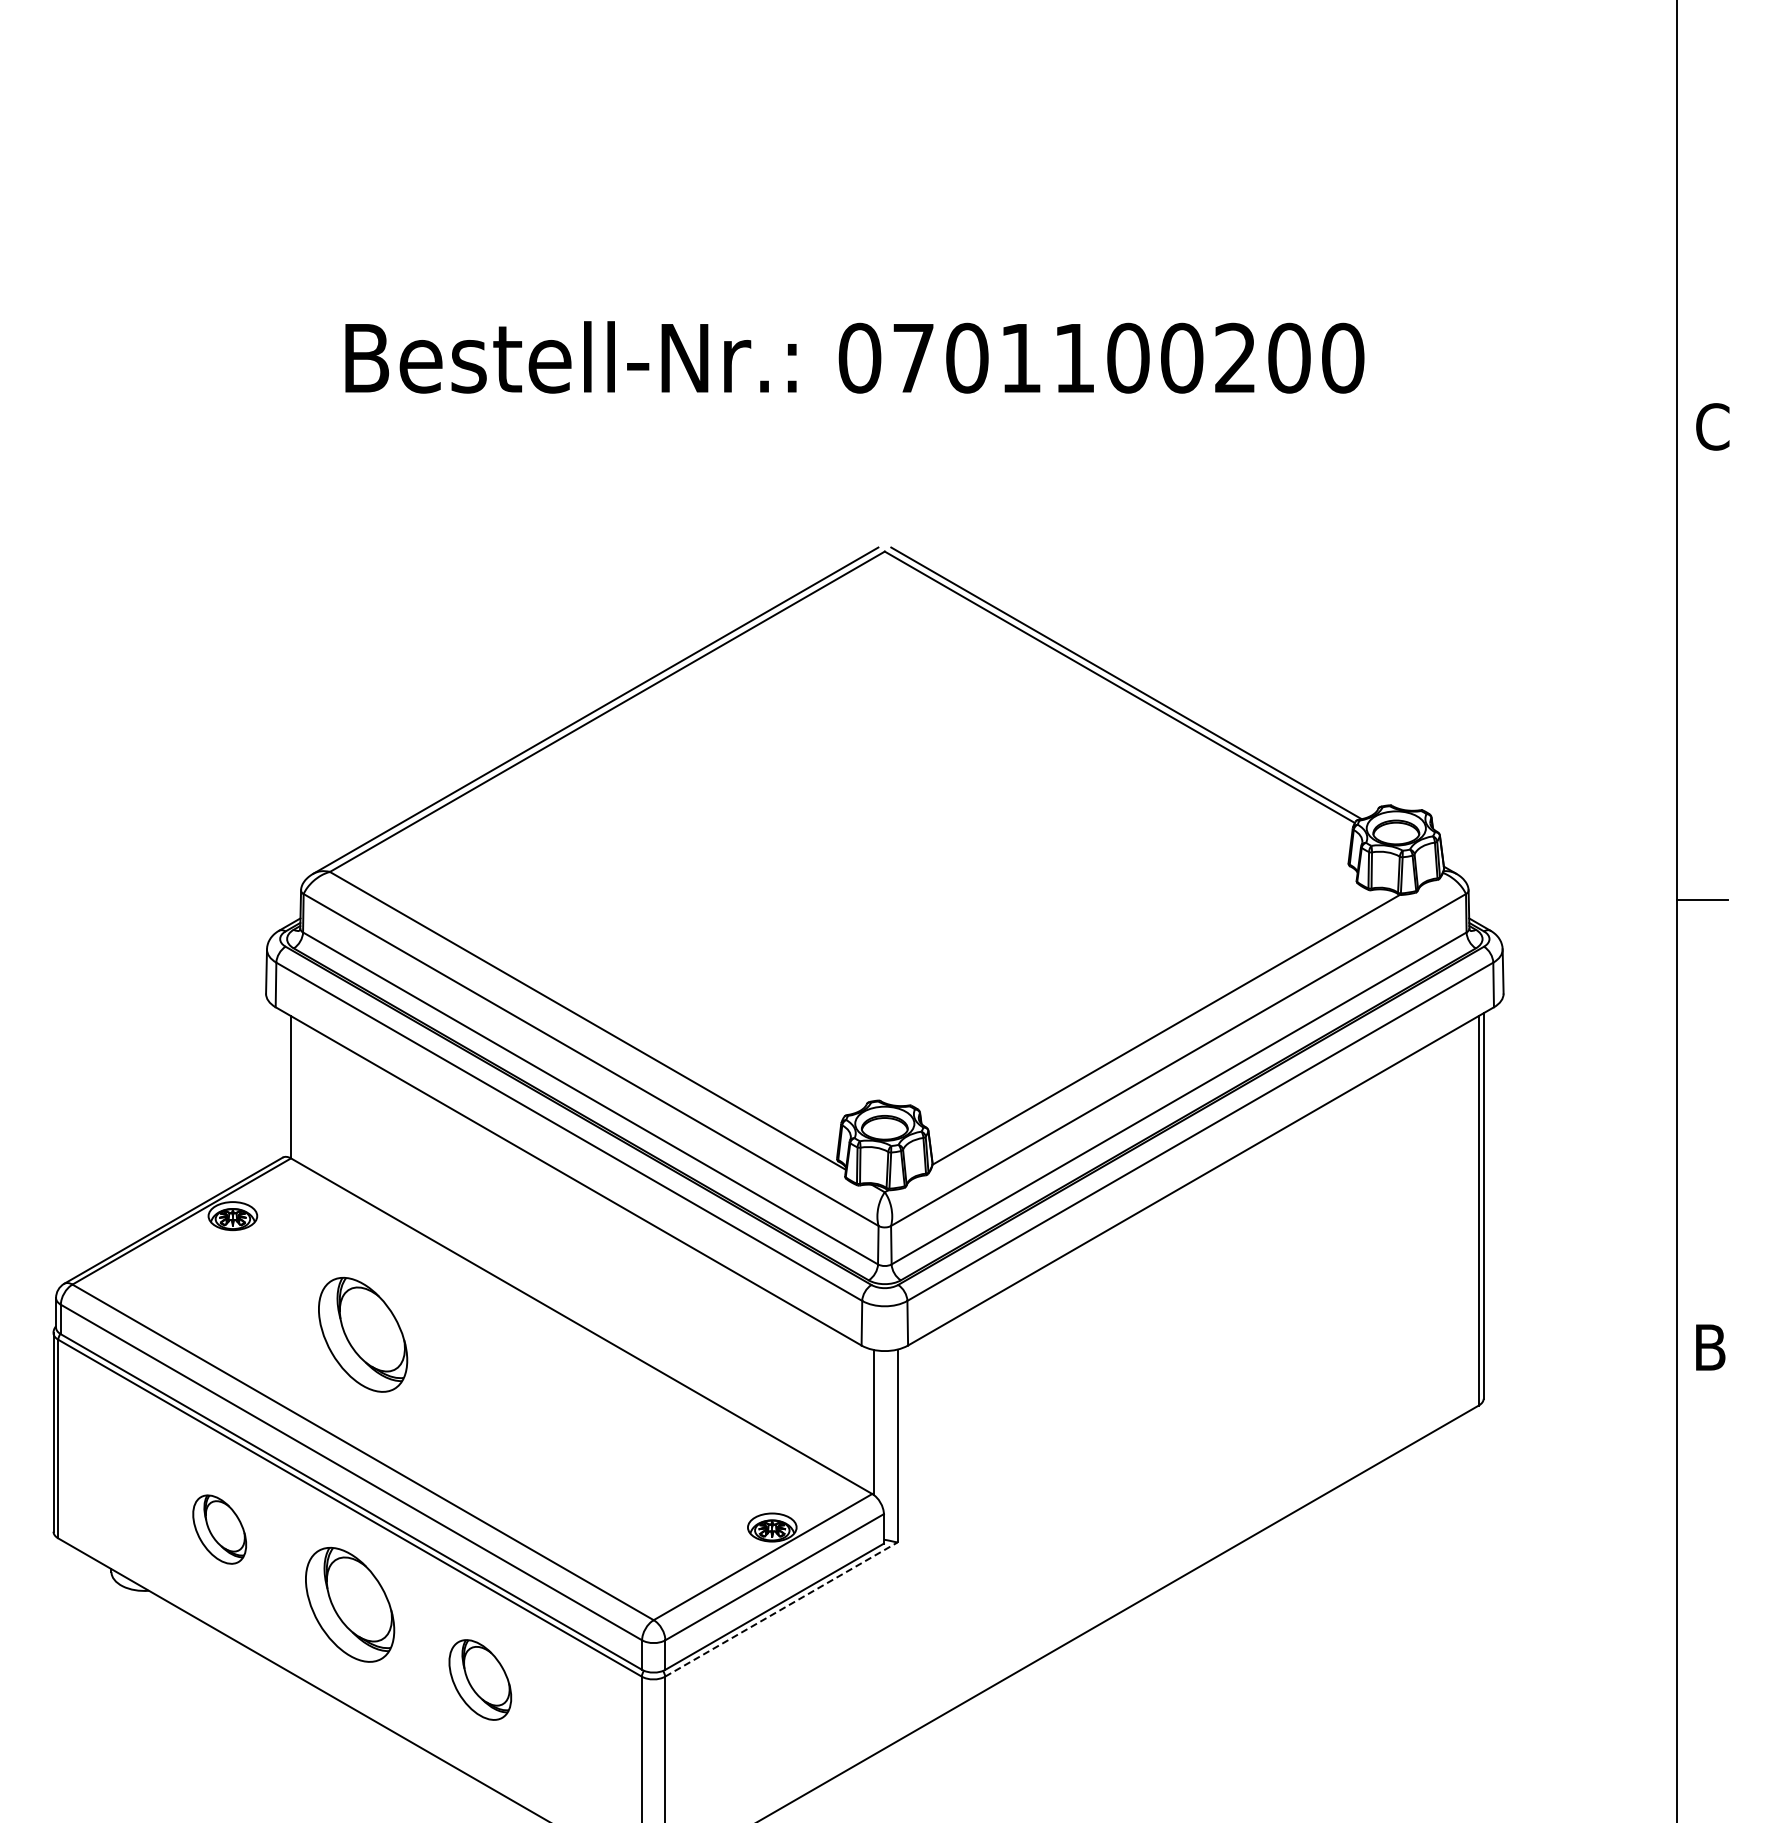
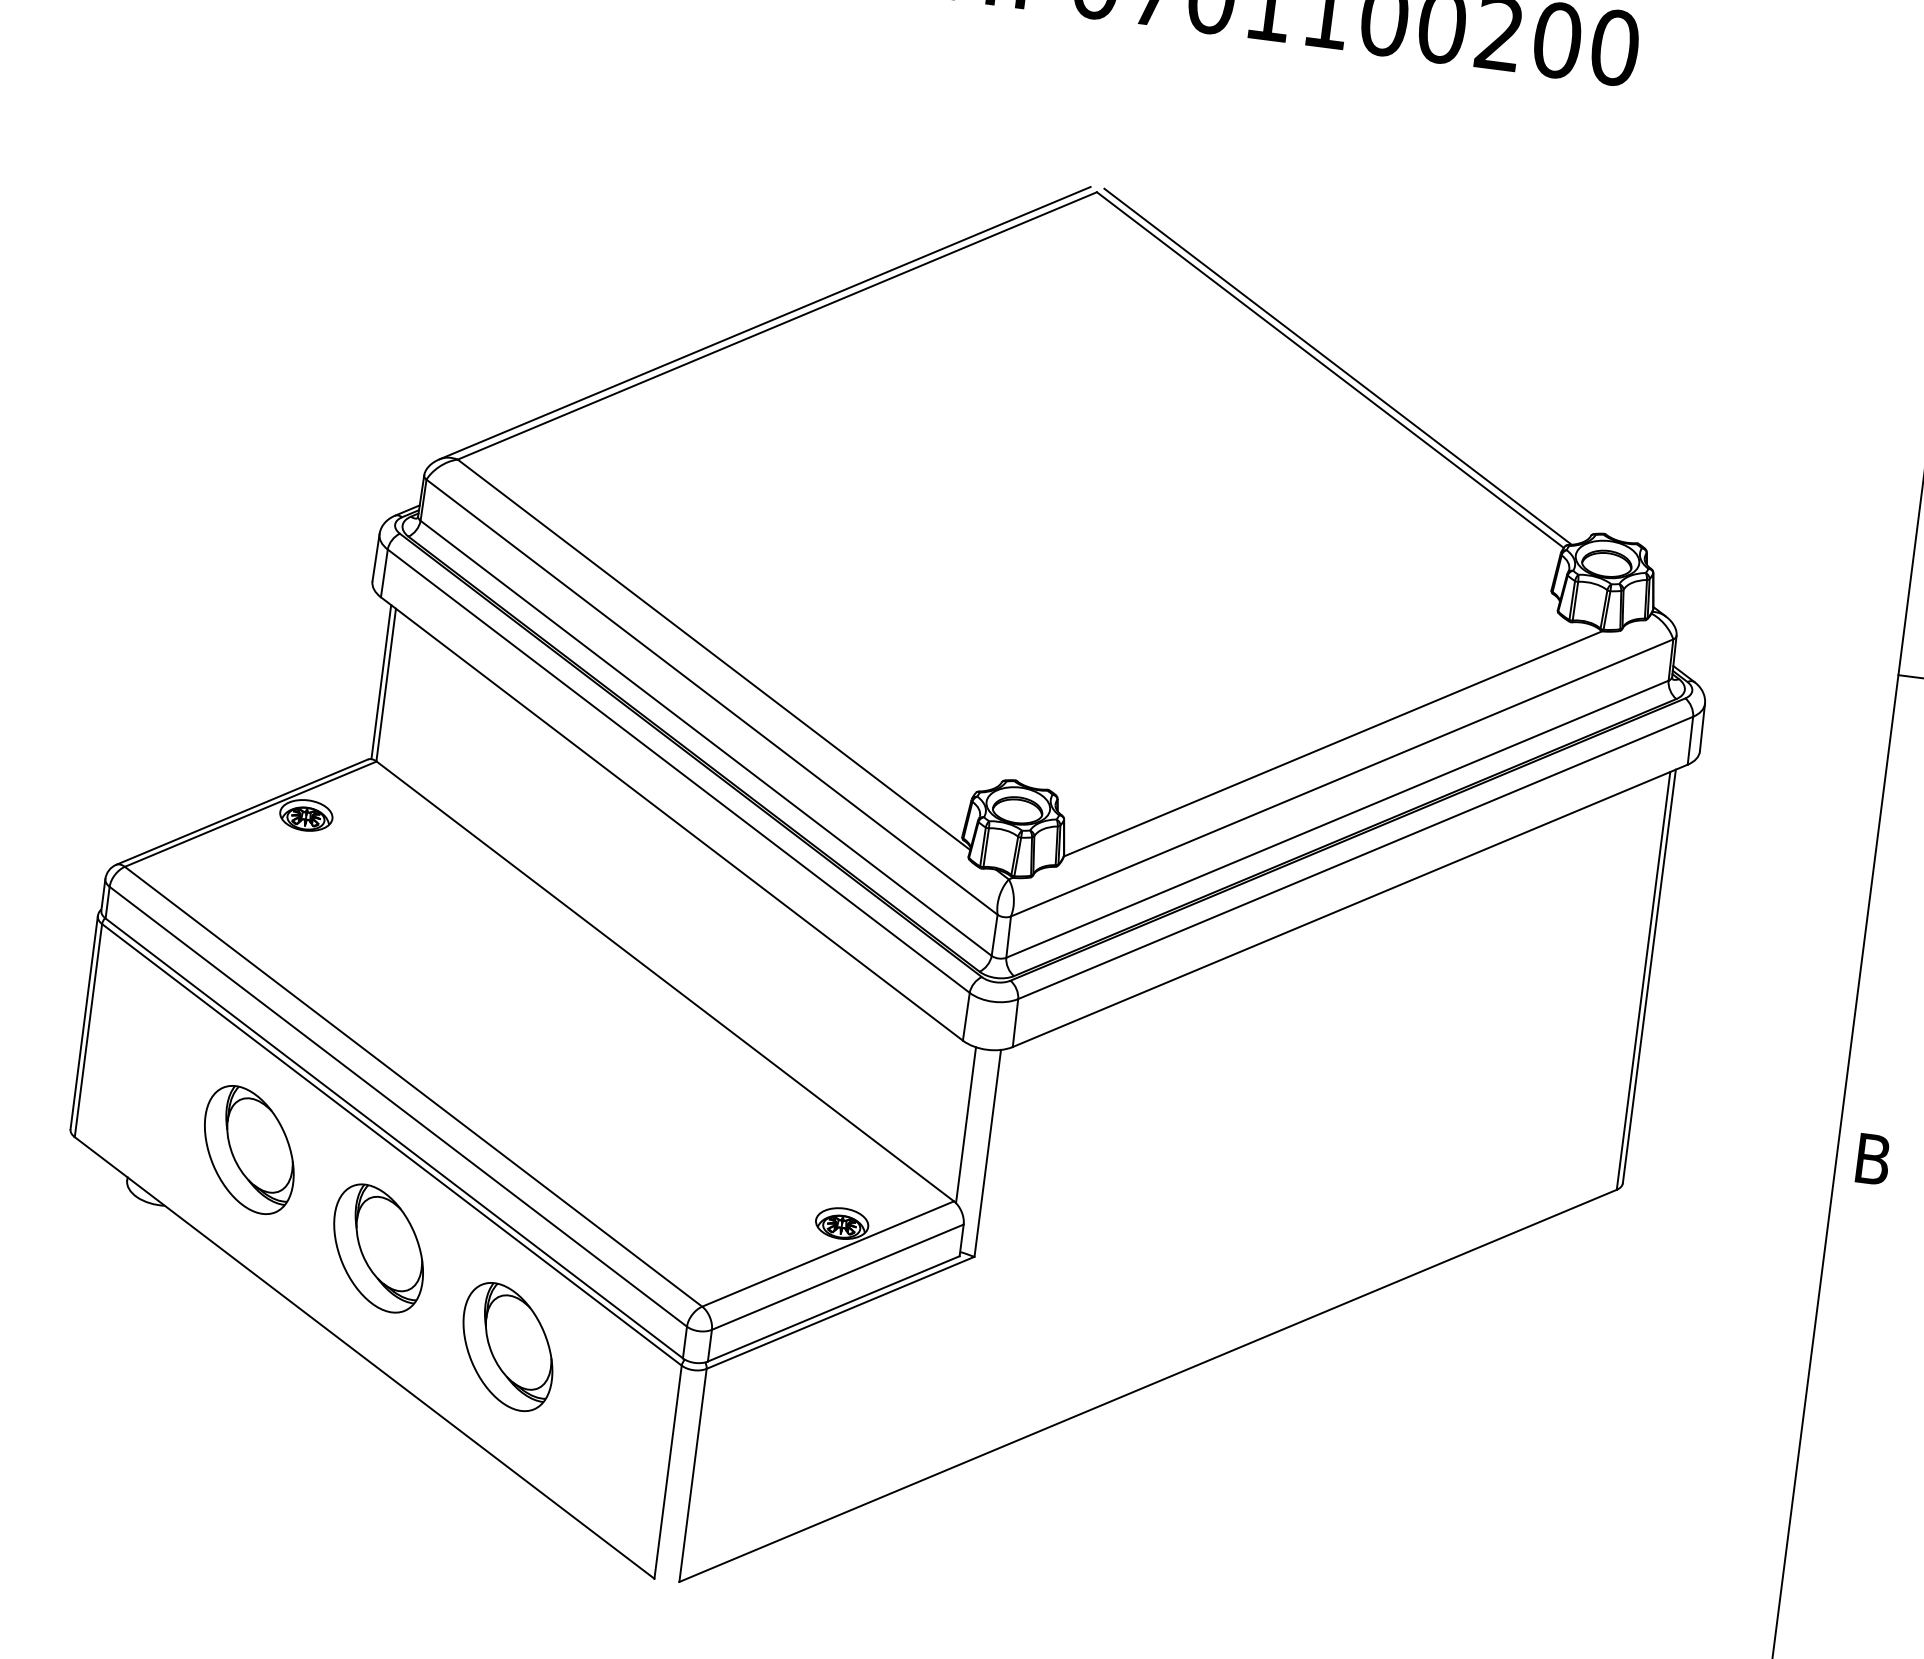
line: (285, 1084) -> (380, 681), added
part: (363, 1334) -> (430, 960), removed
part: (219, 1529) -> (248, 1149), size x1.67
line: (781, 1609) -> (840, 1312), dashed -> solid
part: (480, 1679) -> (508, 1346), size x1.43

